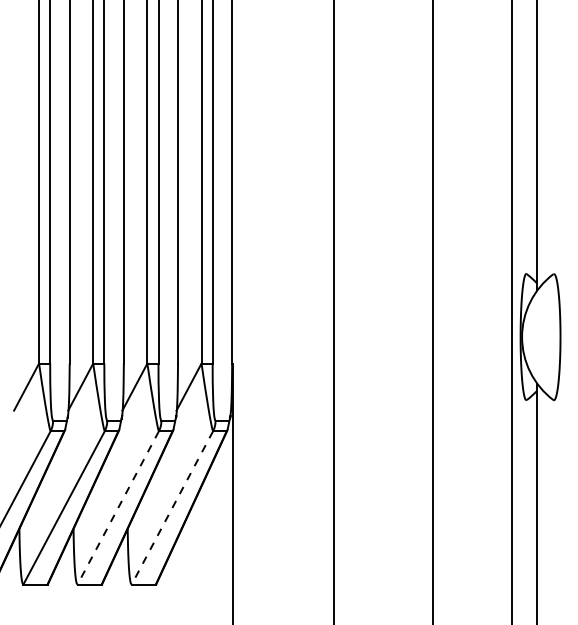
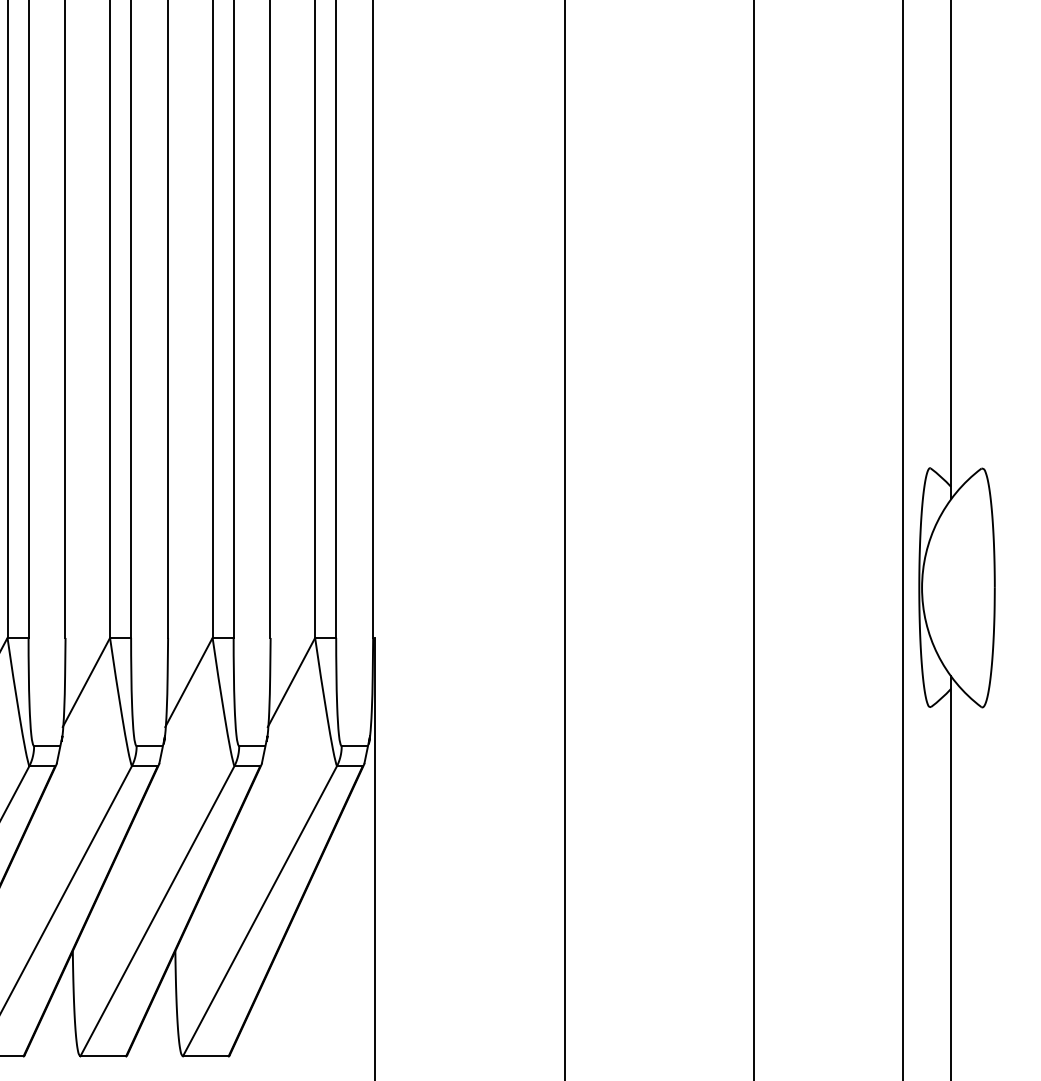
line: (118, 507) -> (157, 910), dashed -> solid
line: (172, 507) -> (260, 910), dashed -> solid

